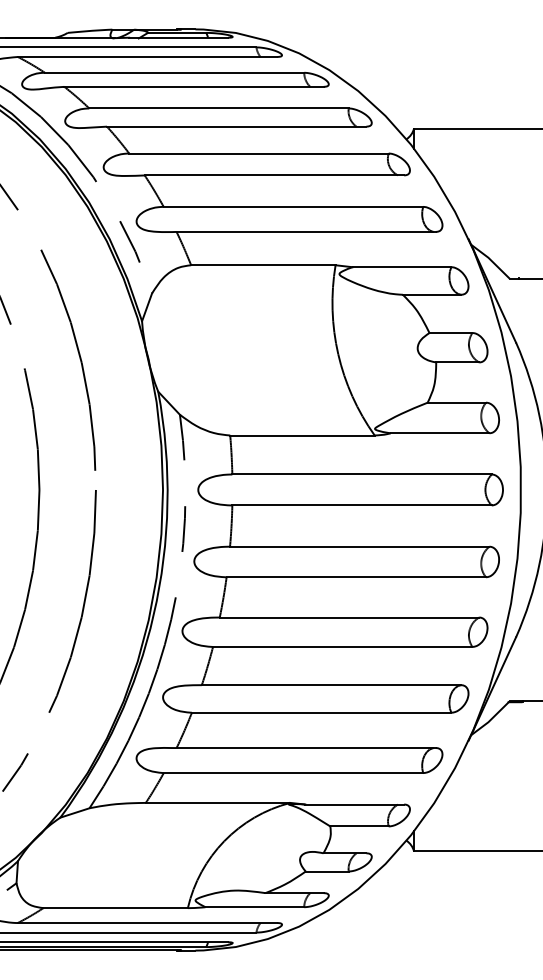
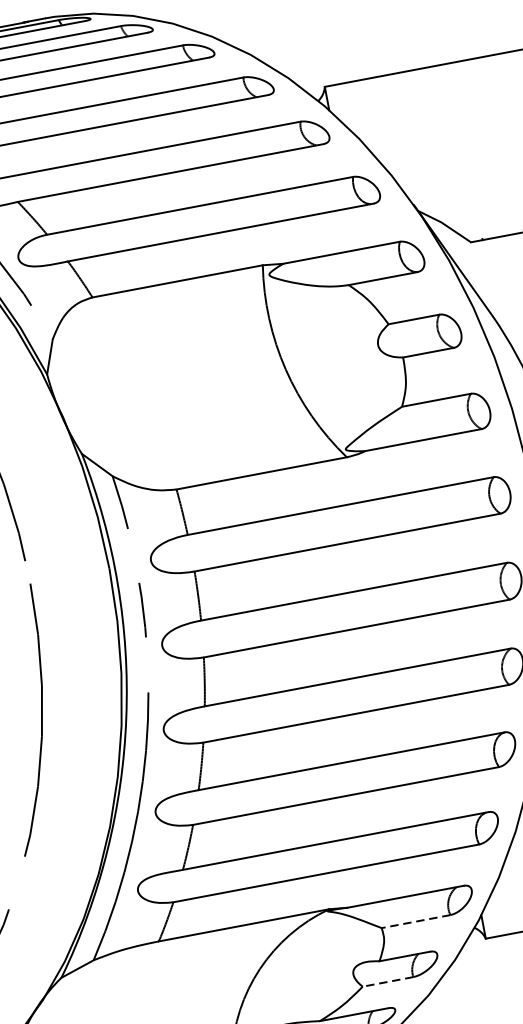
line: (359, 826) -> (416, 921), solid -> dashed
line: (326, 871) -> (387, 982), solid -> dashed

